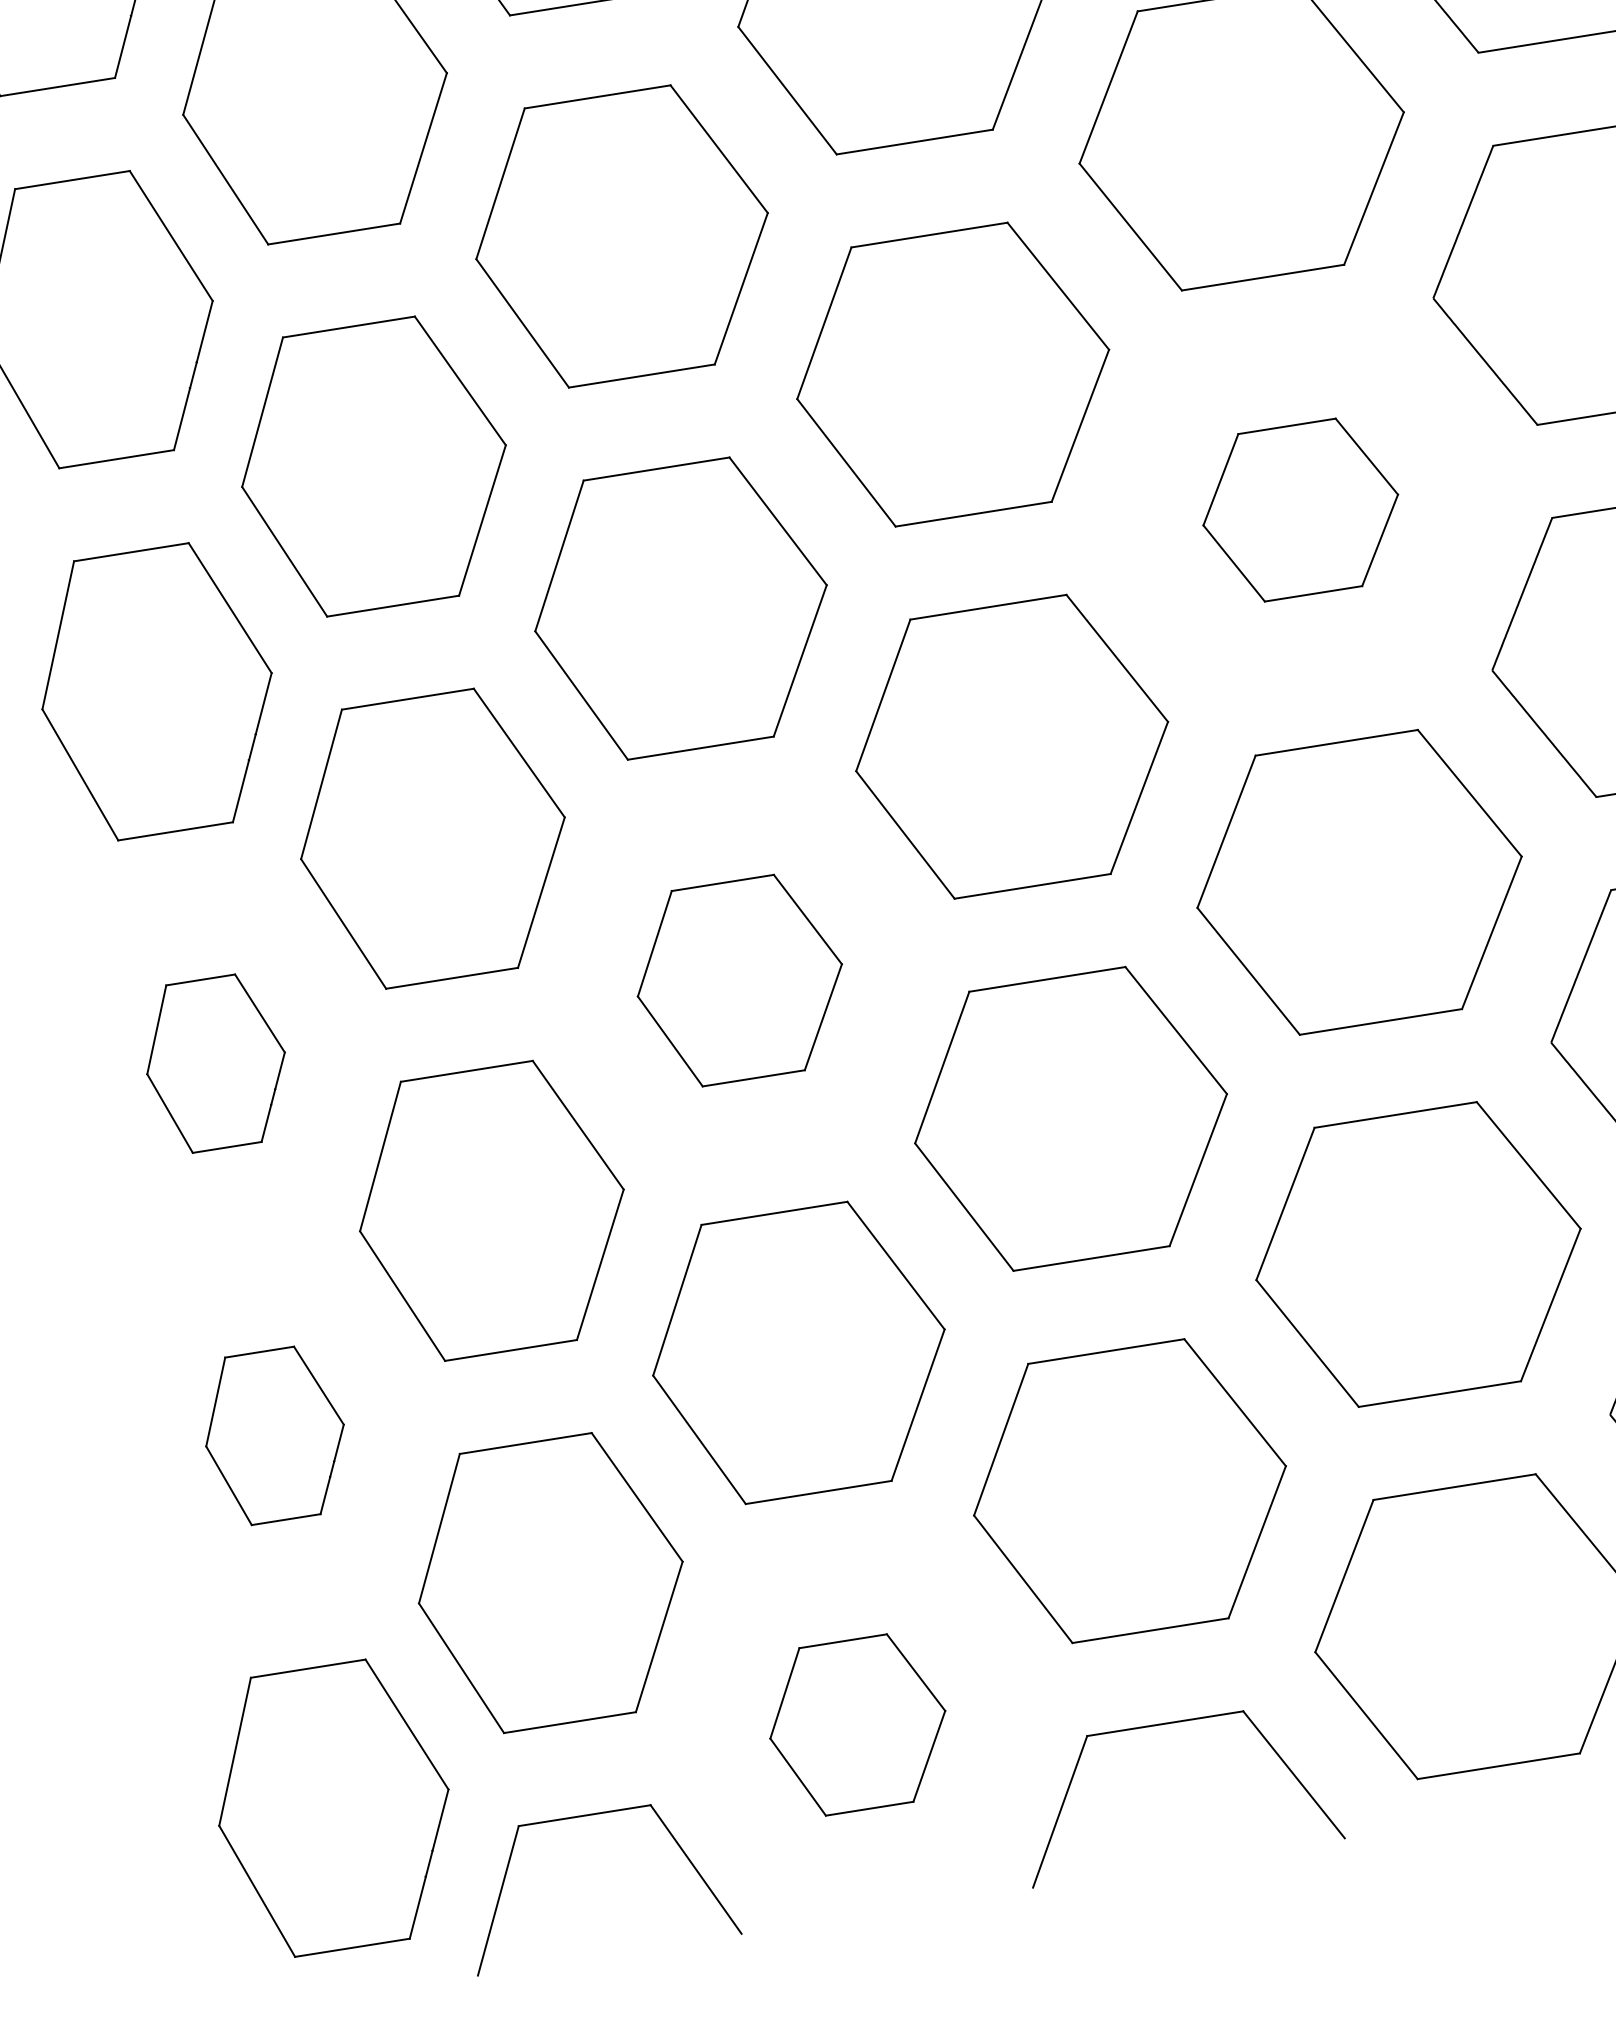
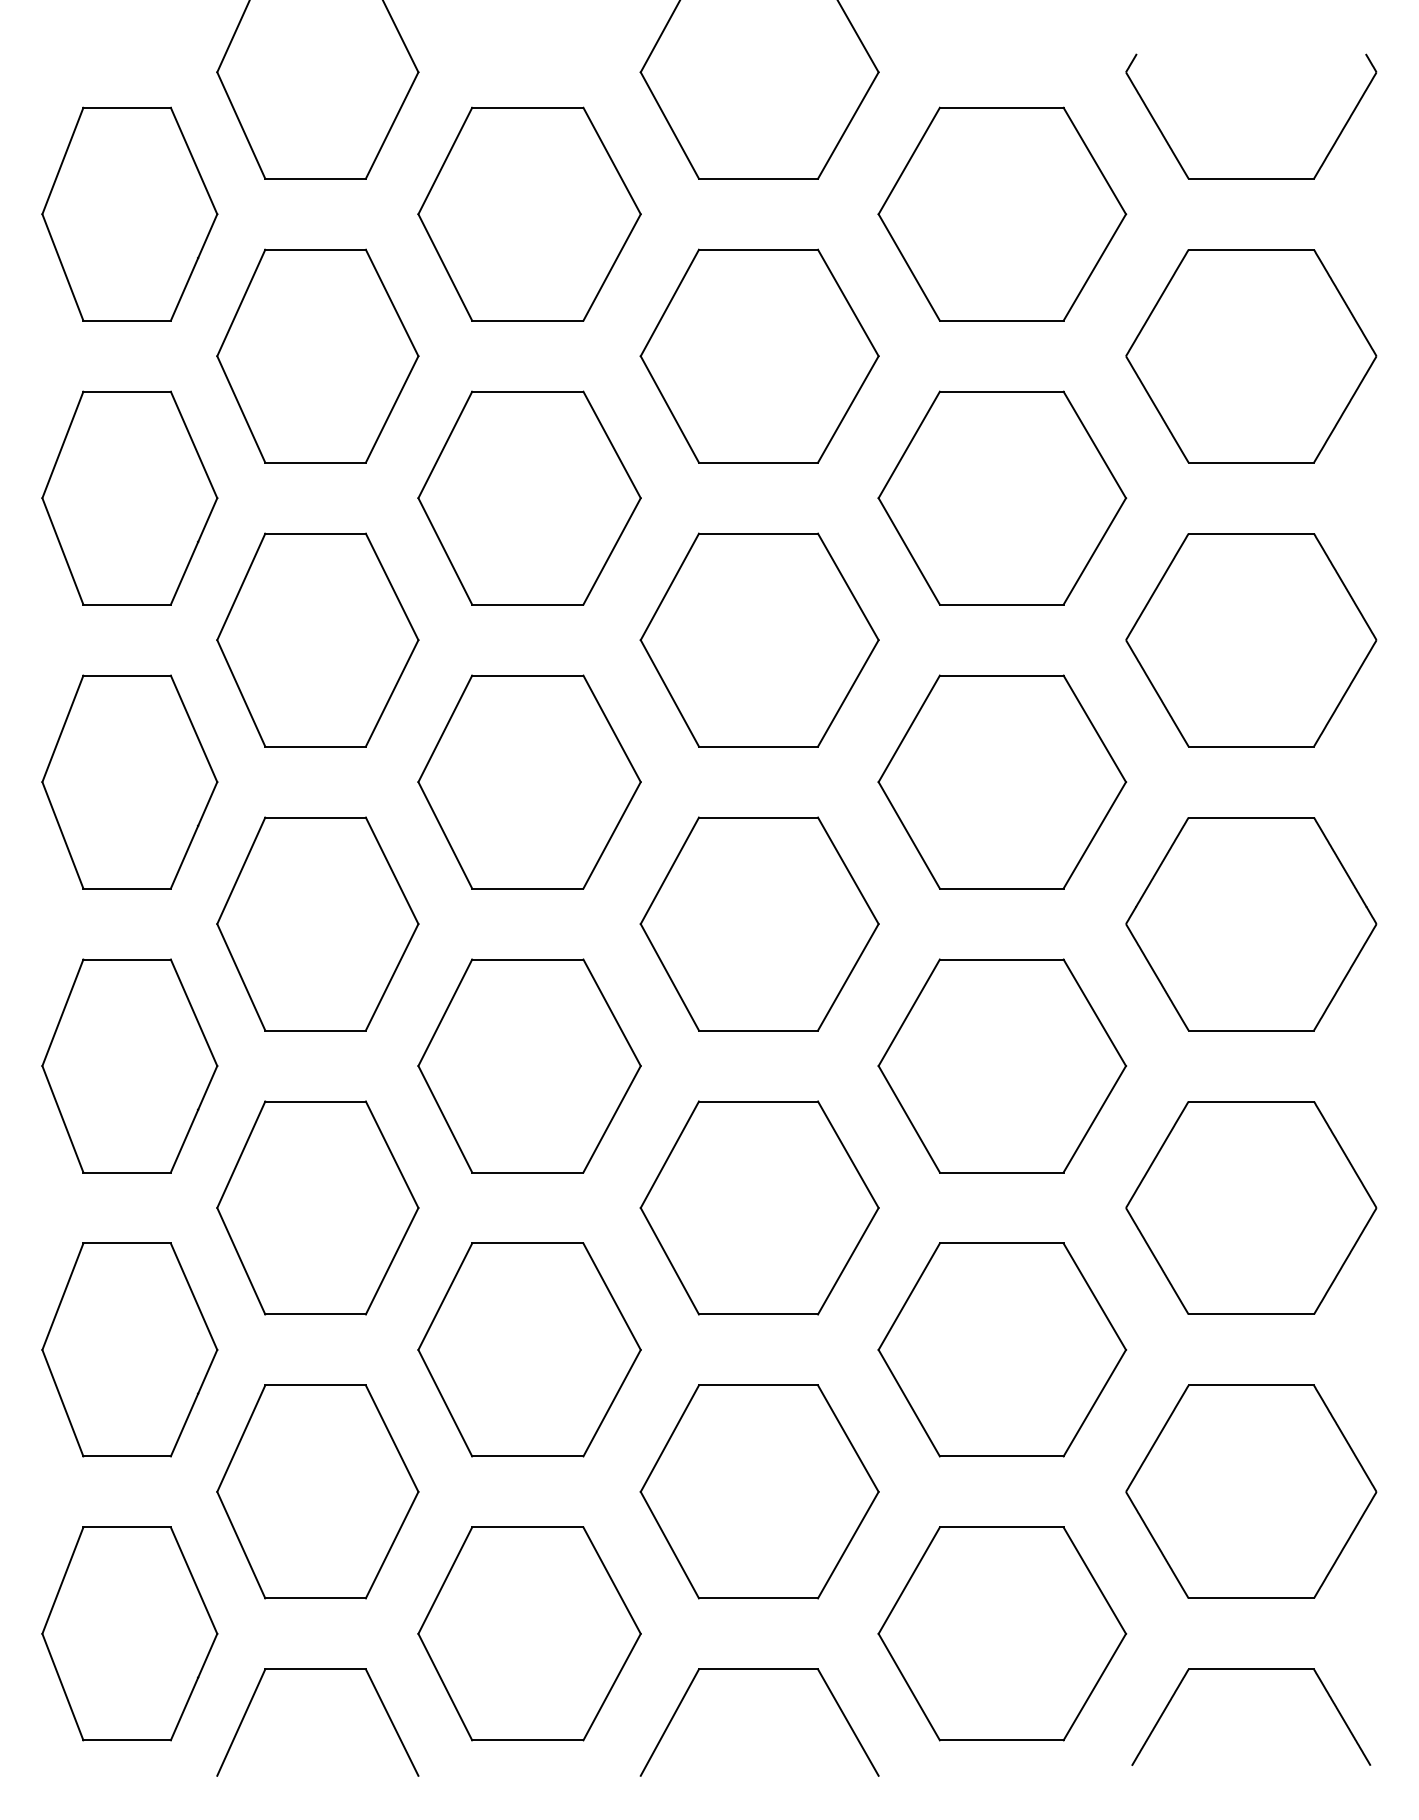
part: (1300, 509) -> (1002, 781), size x1.67
part: (739, 979) -> (529, 1065), size x1.43
part: (215, 1062) -> (129, 1065), size x1.67
part: (274, 1435) -> (129, 1349), size x1.67
part: (857, 1724) -> (529, 1633), size x1.67

